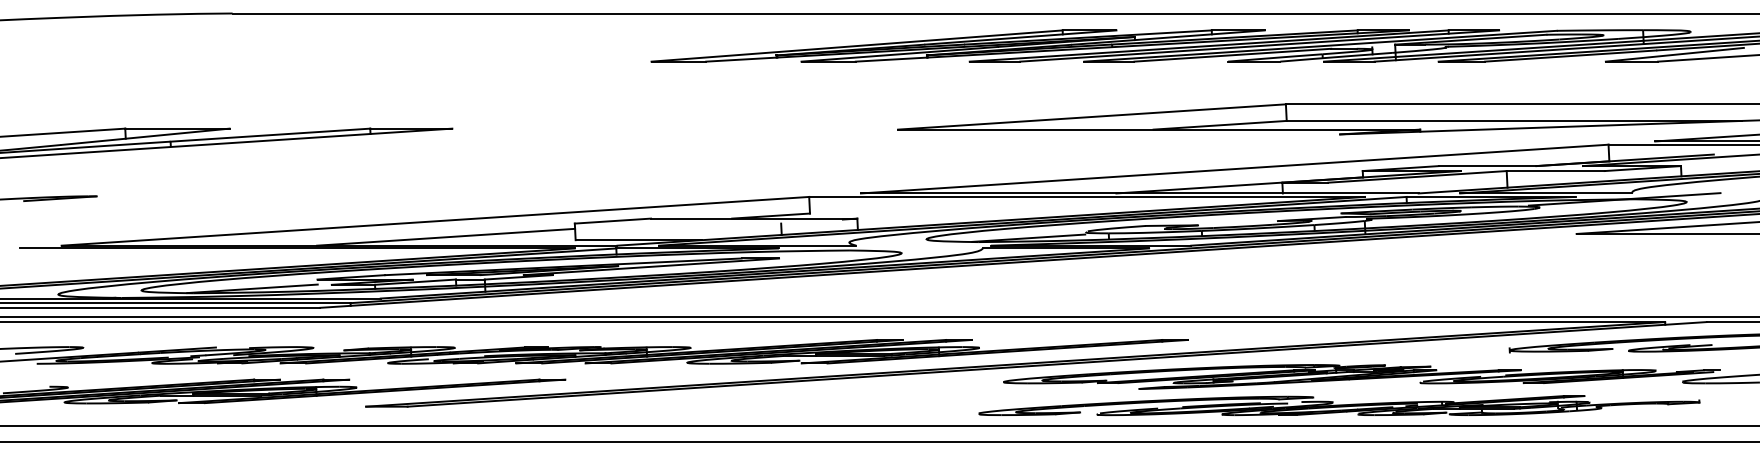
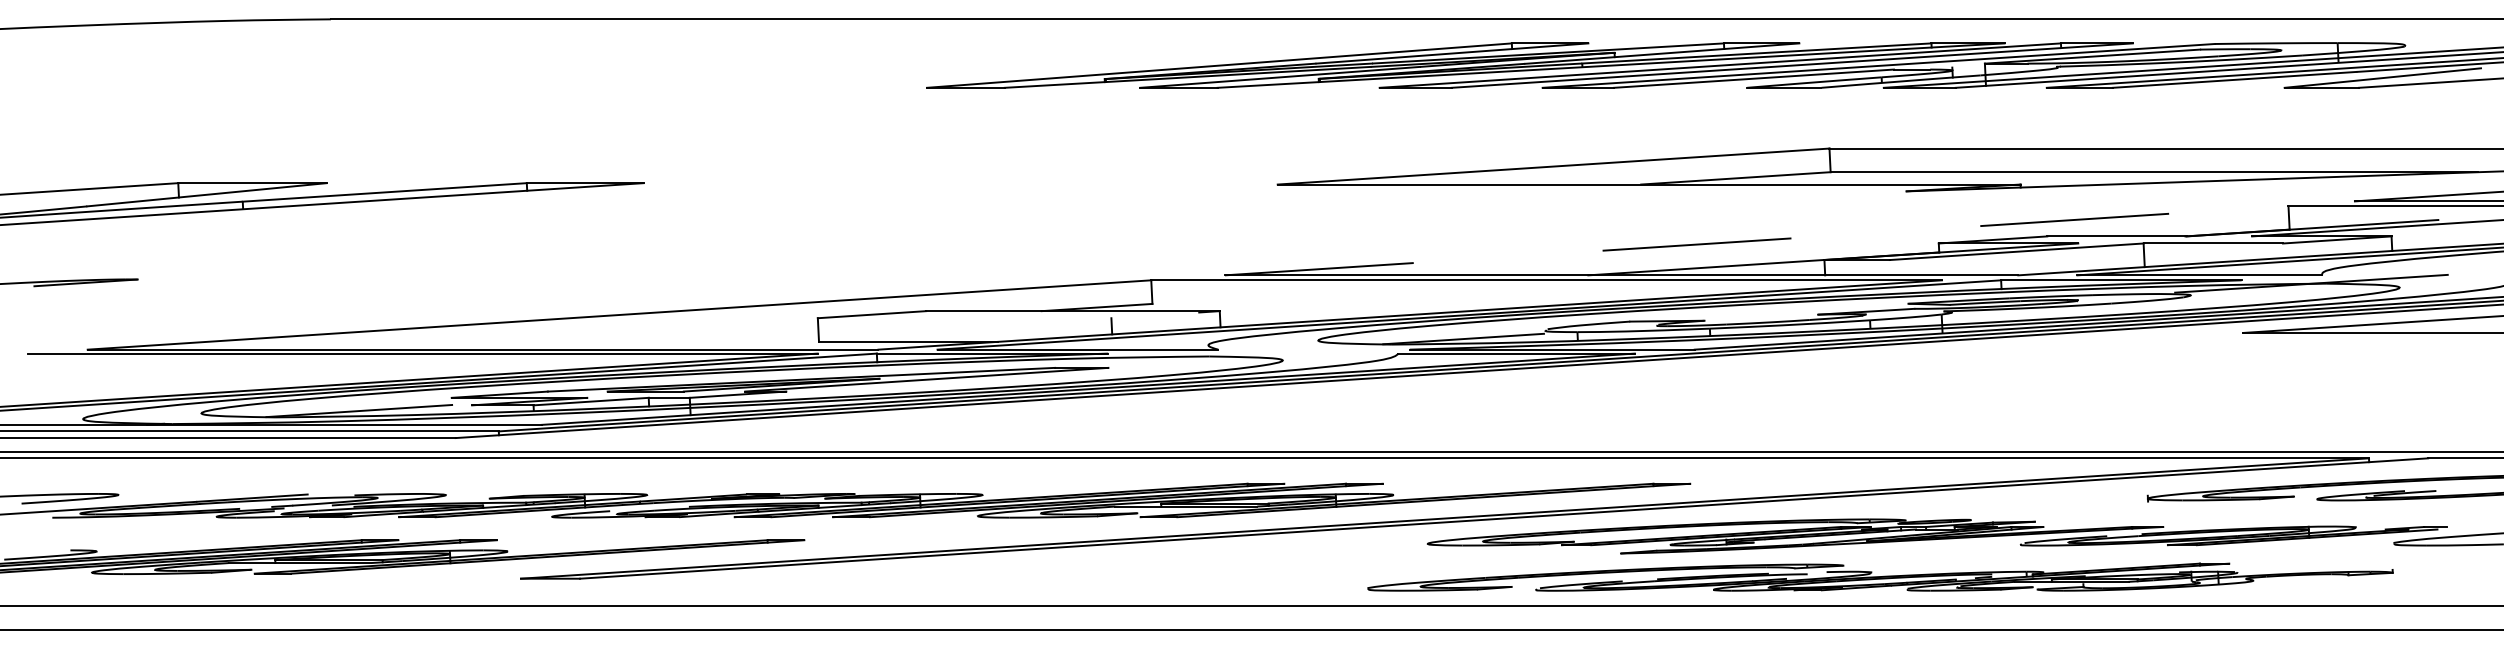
line: (1234, 168) -> (1756, 240), solid -> dashed
line: (445, 237) -> (634, 337), removed
part: (1339, 405) -> (1880, 576), moved

